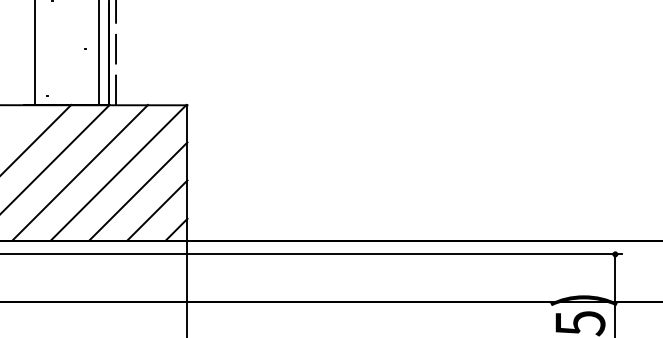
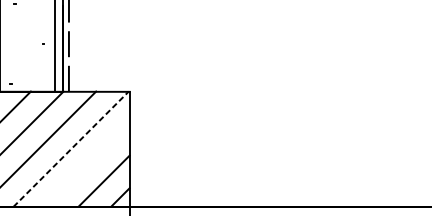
line: (118, 172) -> (71, 148), solid -> dashed
line: (138, 191) -> (88, 165), removed

